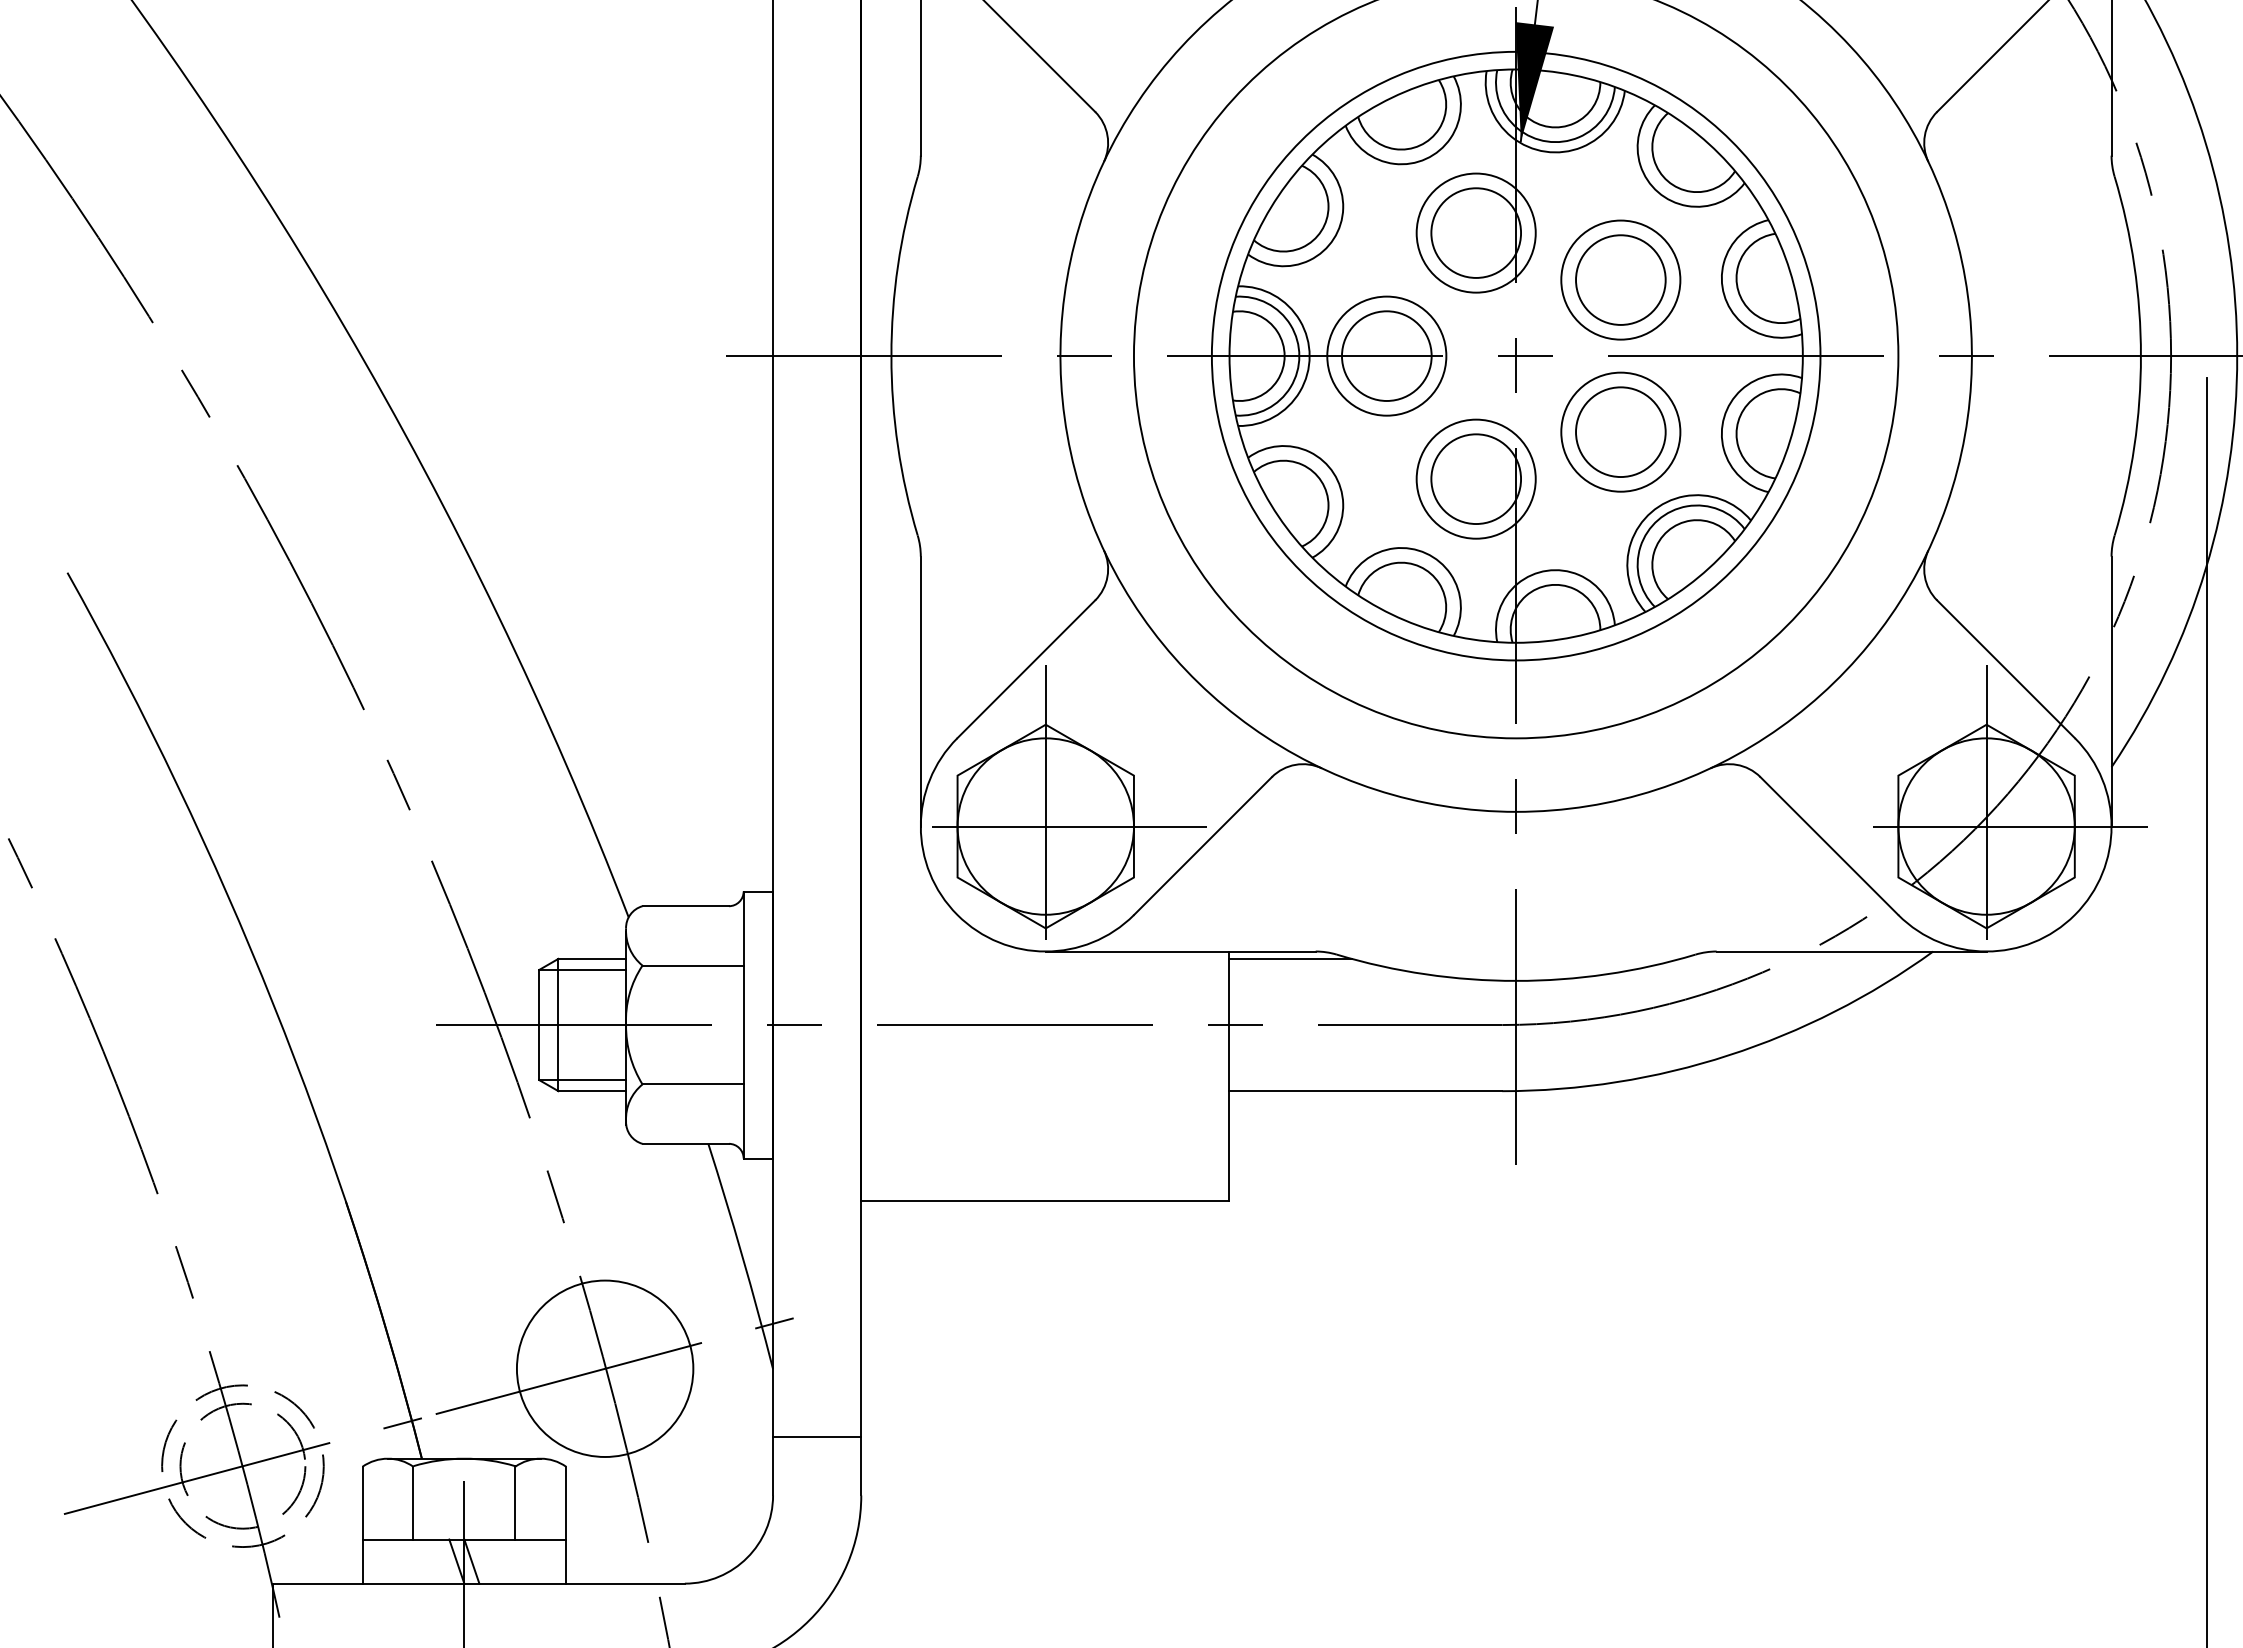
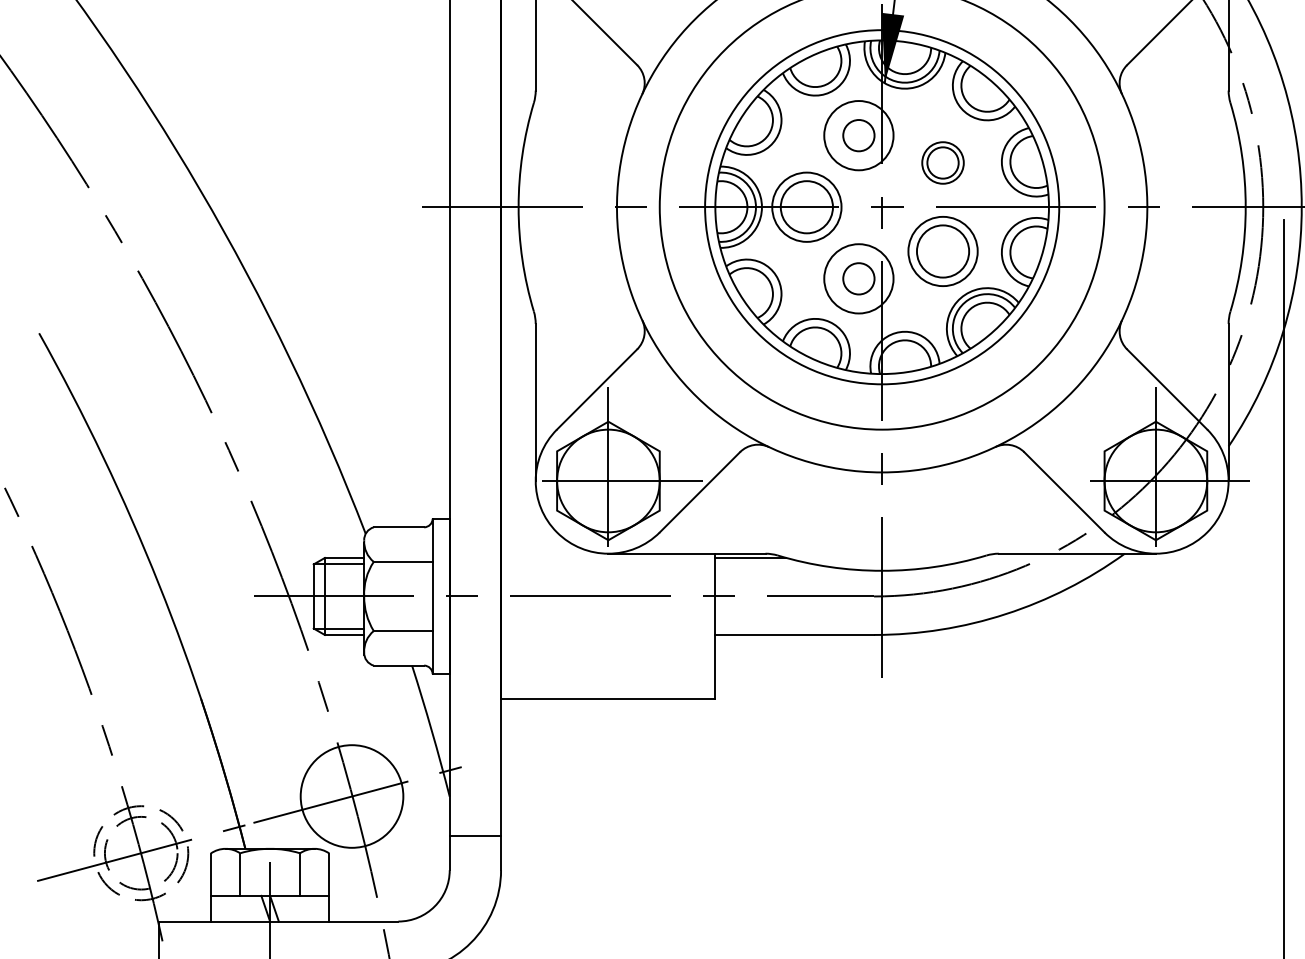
circle: (1475, 232) -> (858, 135), size x0.6
part: (1619, 279) -> (942, 162), size x0.6
circle: (1475, 478) -> (858, 278), size x0.6

